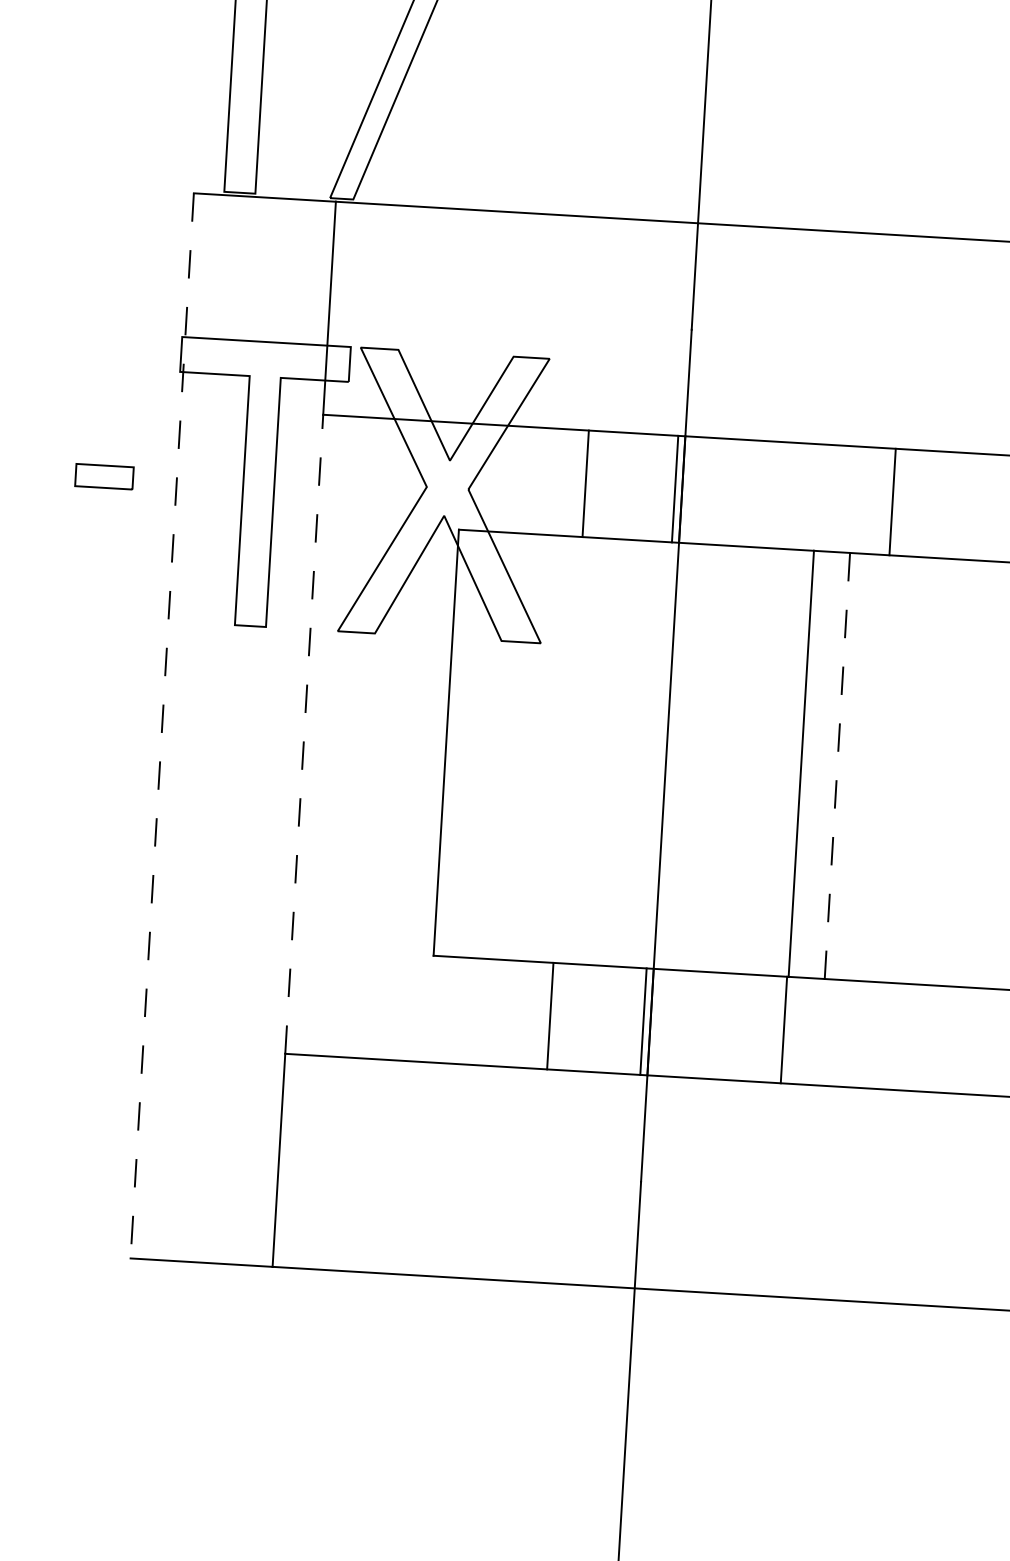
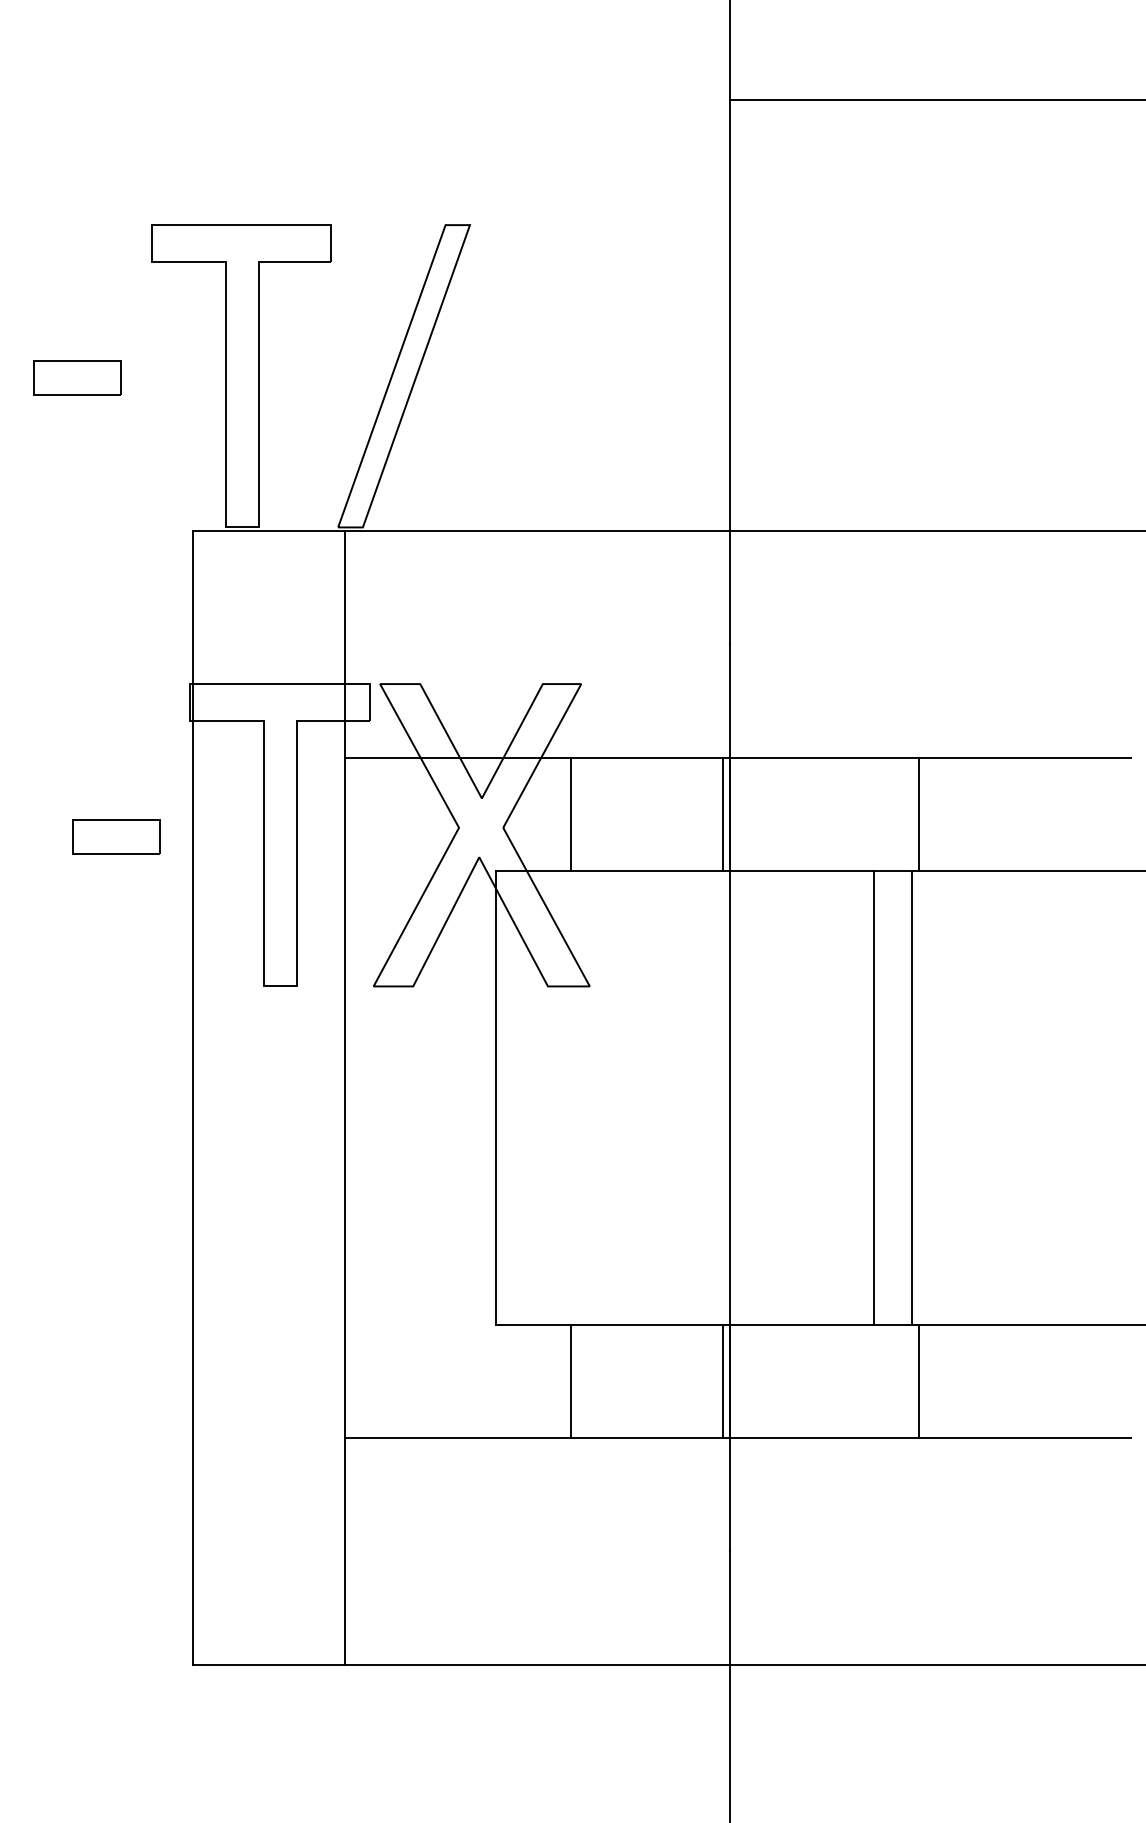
part: (93, 42) -> (77, 377), added
part: (104, 476) -> (116, 836), size x1.43
line: (585, 483) -> (571, 814), moved
line: (893, 502) -> (919, 814), moved
line: (162, 725) -> (193, 1097), dashed -> solid
line: (304, 733) -> (344, 1097), dashed -> solid
line: (837, 765) -> (912, 1097), dashed -> solid
line: (550, 1016) -> (571, 1381), moved
line: (784, 1030) -> (919, 1381), moved

